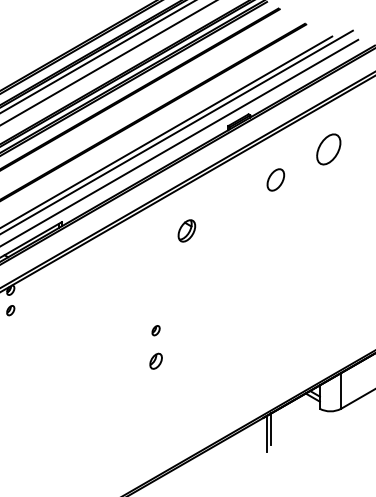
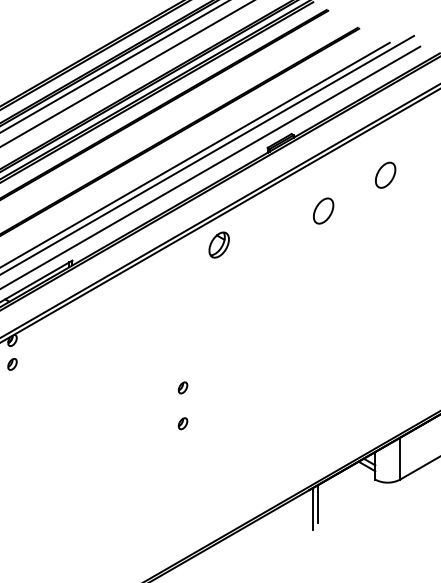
part: (328, 149) -> (385, 175), size x0.71
part: (186, 230) -> (218, 244), moved
part: (155, 360) -> (182, 422), size x0.62

